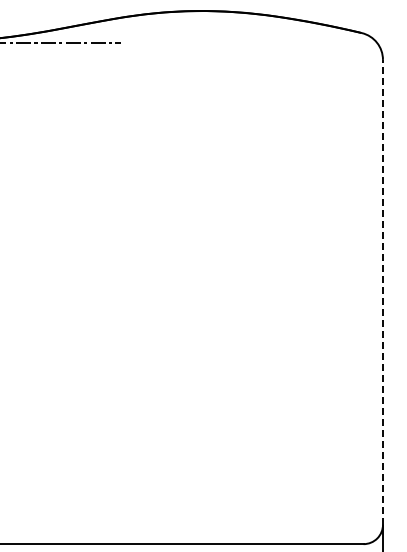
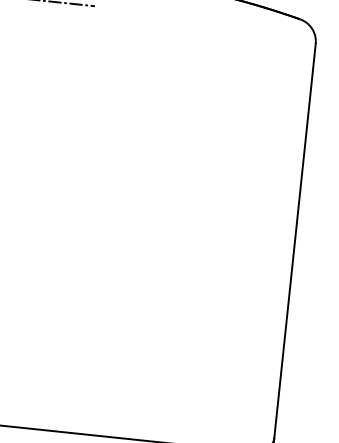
line: (383, 291) -> (295, 240), dashed -> solid

